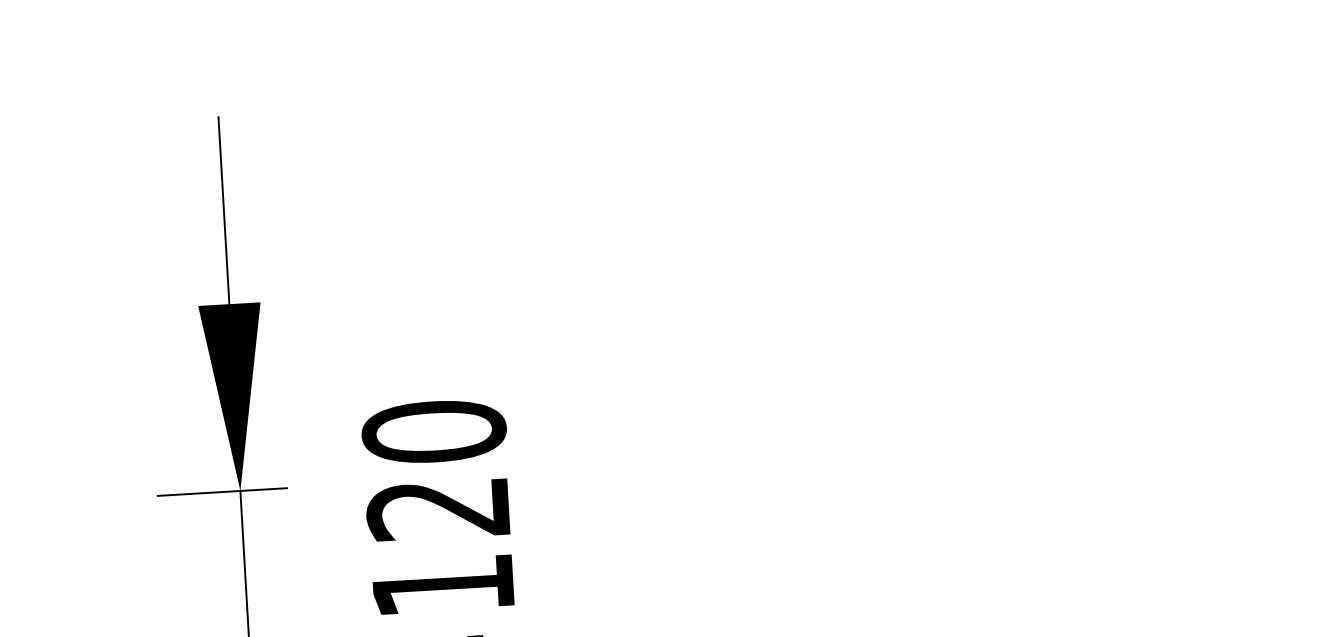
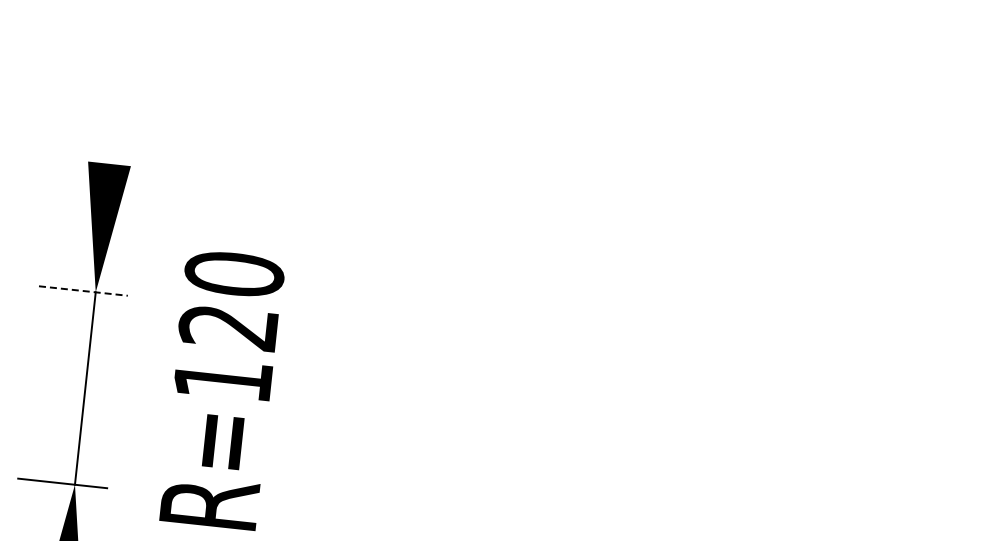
line: (223, 210) -> (116, 99), removed
line: (222, 492) -> (83, 291), solid -> dashed

